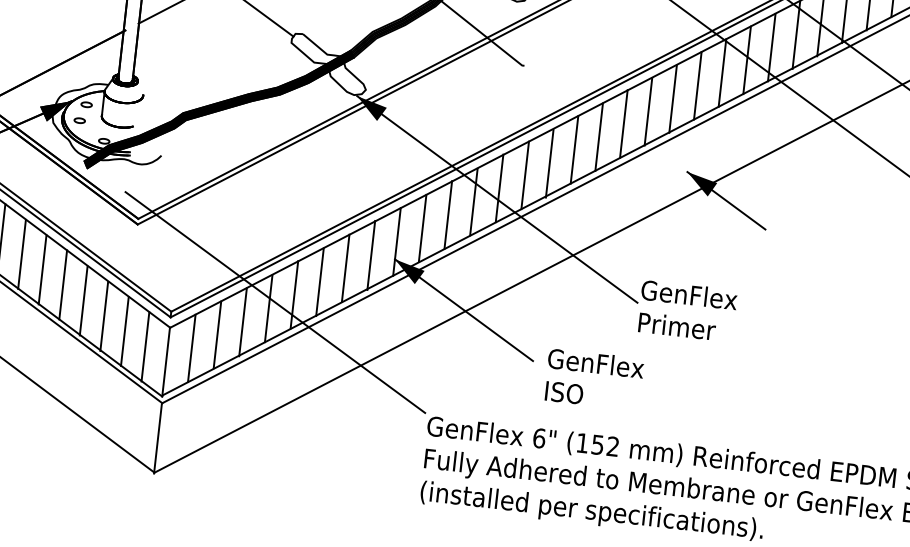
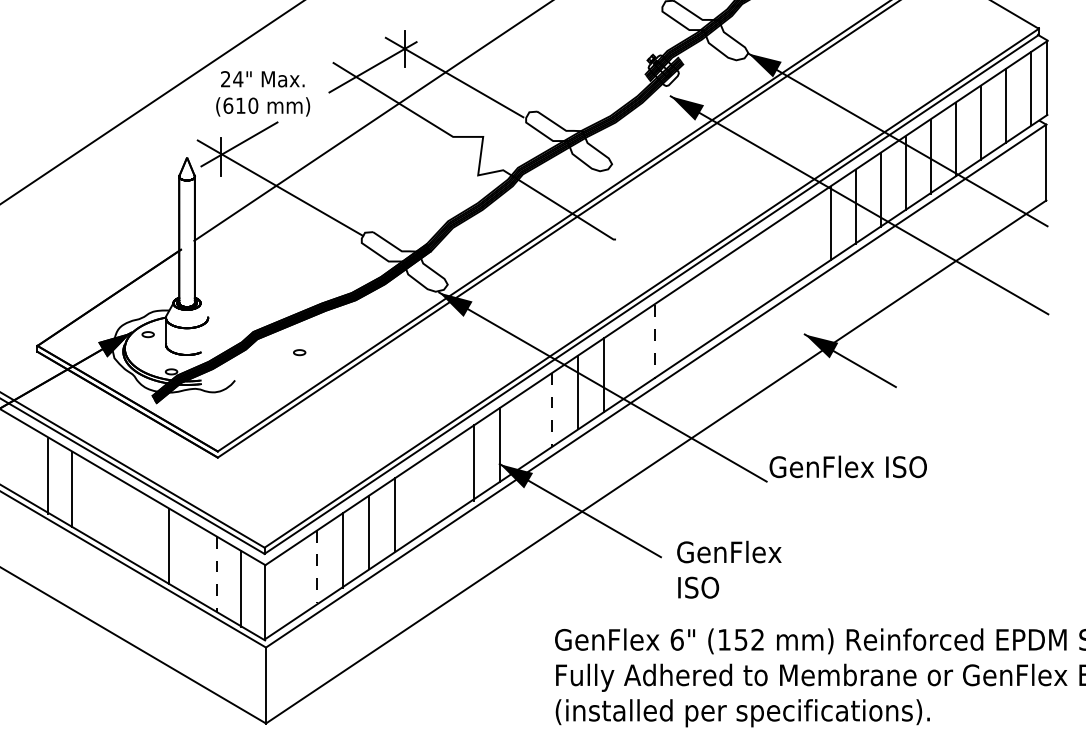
line: (697, 85) -> (805, 239), removed
line: (673, 99) -> (780, 257), removed
line: (648, 112) -> (755, 274), removed
part: (79, 120) -> (299, 352), moved
line: (623, 124) -> (730, 290), removed
line: (599, 137) -> (705, 307), removed
line: (574, 150) -> (680, 324), removed
line: (550, 164) -> (655, 342), solid -> dashed
line: (525, 175) -> (630, 357), removed
line: (447, 214) -> (551, 409), solid -> dashed
line: (422, 228) -> (525, 427), removed
line: (22, 254) -> (96, 503), removed
line: (345, 268) -> (447, 479), removed
line: (42, 269) -> (120, 517), removed
line: (320, 281) -> (421, 497), removed
line: (63, 284) -> (144, 531), removed
line: (275, 302) -> (375, 525), removed
text: (712, 313) -> (848, 484), GenFlex Primer -> GenFlex ISO
line: (104, 316) -> (192, 560), removed
line: (124, 331) -> (216, 574), solid -> dashed
line: (217, 335) -> (317, 567), solid -> dashed
line: (192, 348) -> (291, 584), removed

